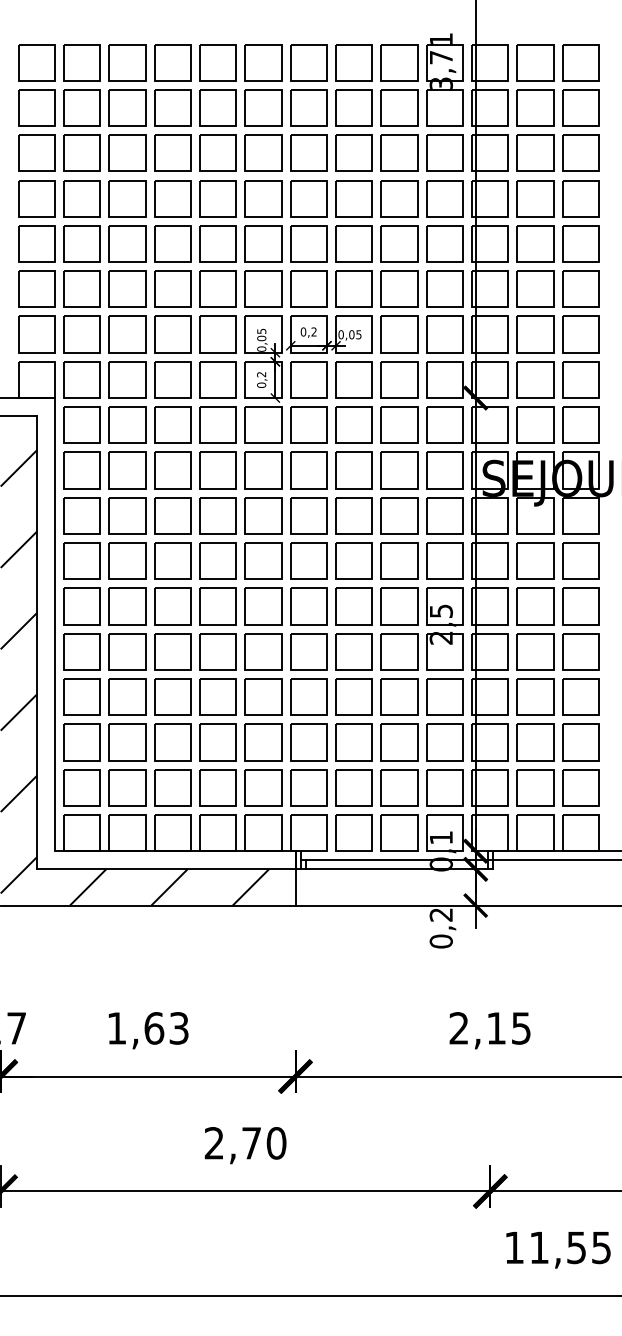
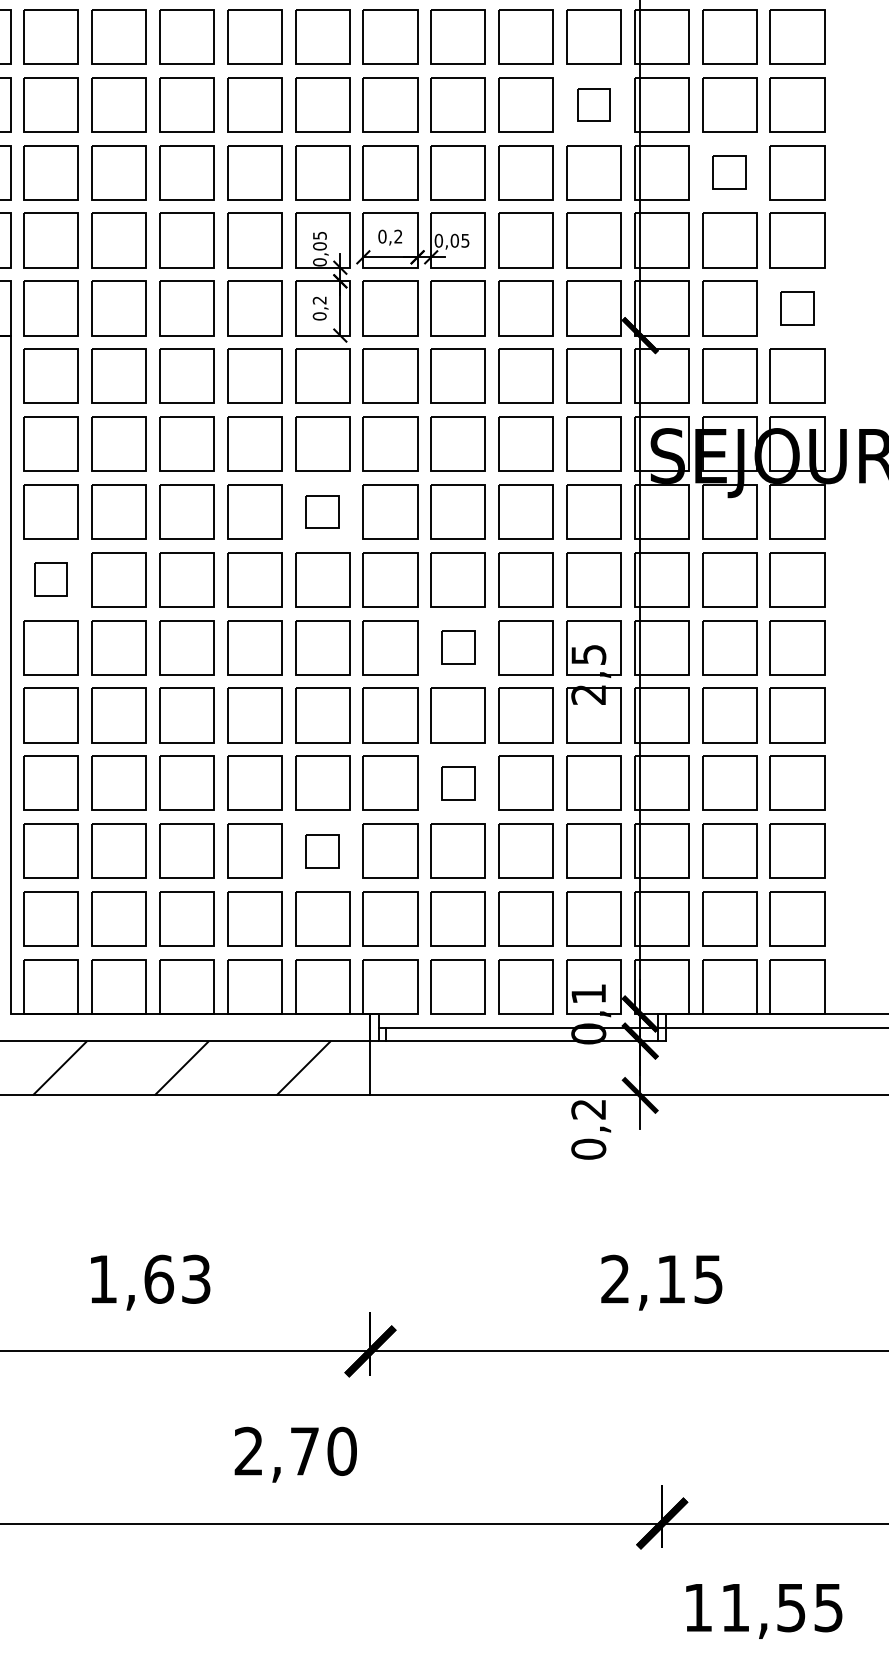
part: (444, 243) -> (593, 104), size x0.6
part: (535, 288) -> (729, 171), size x0.6
part: (580, 379) -> (797, 307), size x0.6
part: (263, 515) -> (322, 511), size x0.6
part: (81, 560) -> (50, 578), size x0.6
part: (353, 606) -> (457, 647), size x0.6
part: (353, 696) -> (457, 782), size x0.6
part: (263, 742) -> (322, 851), size x0.6

